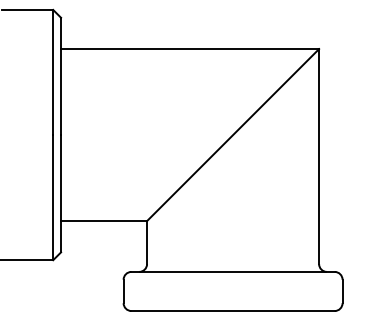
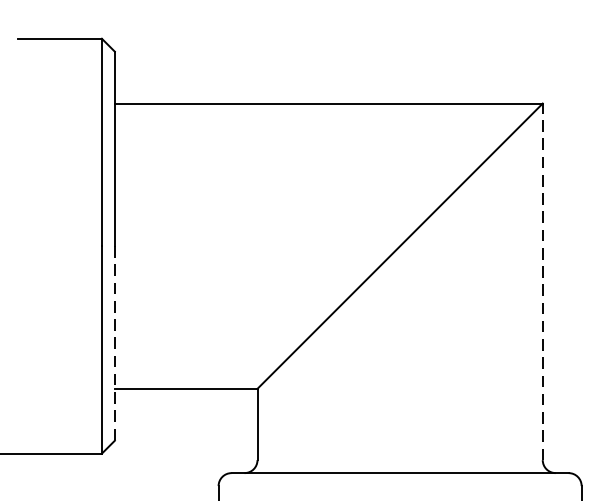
line: (319, 156) -> (543, 281), solid -> dashed
line: (61, 193) -> (115, 343), solid -> dashed

